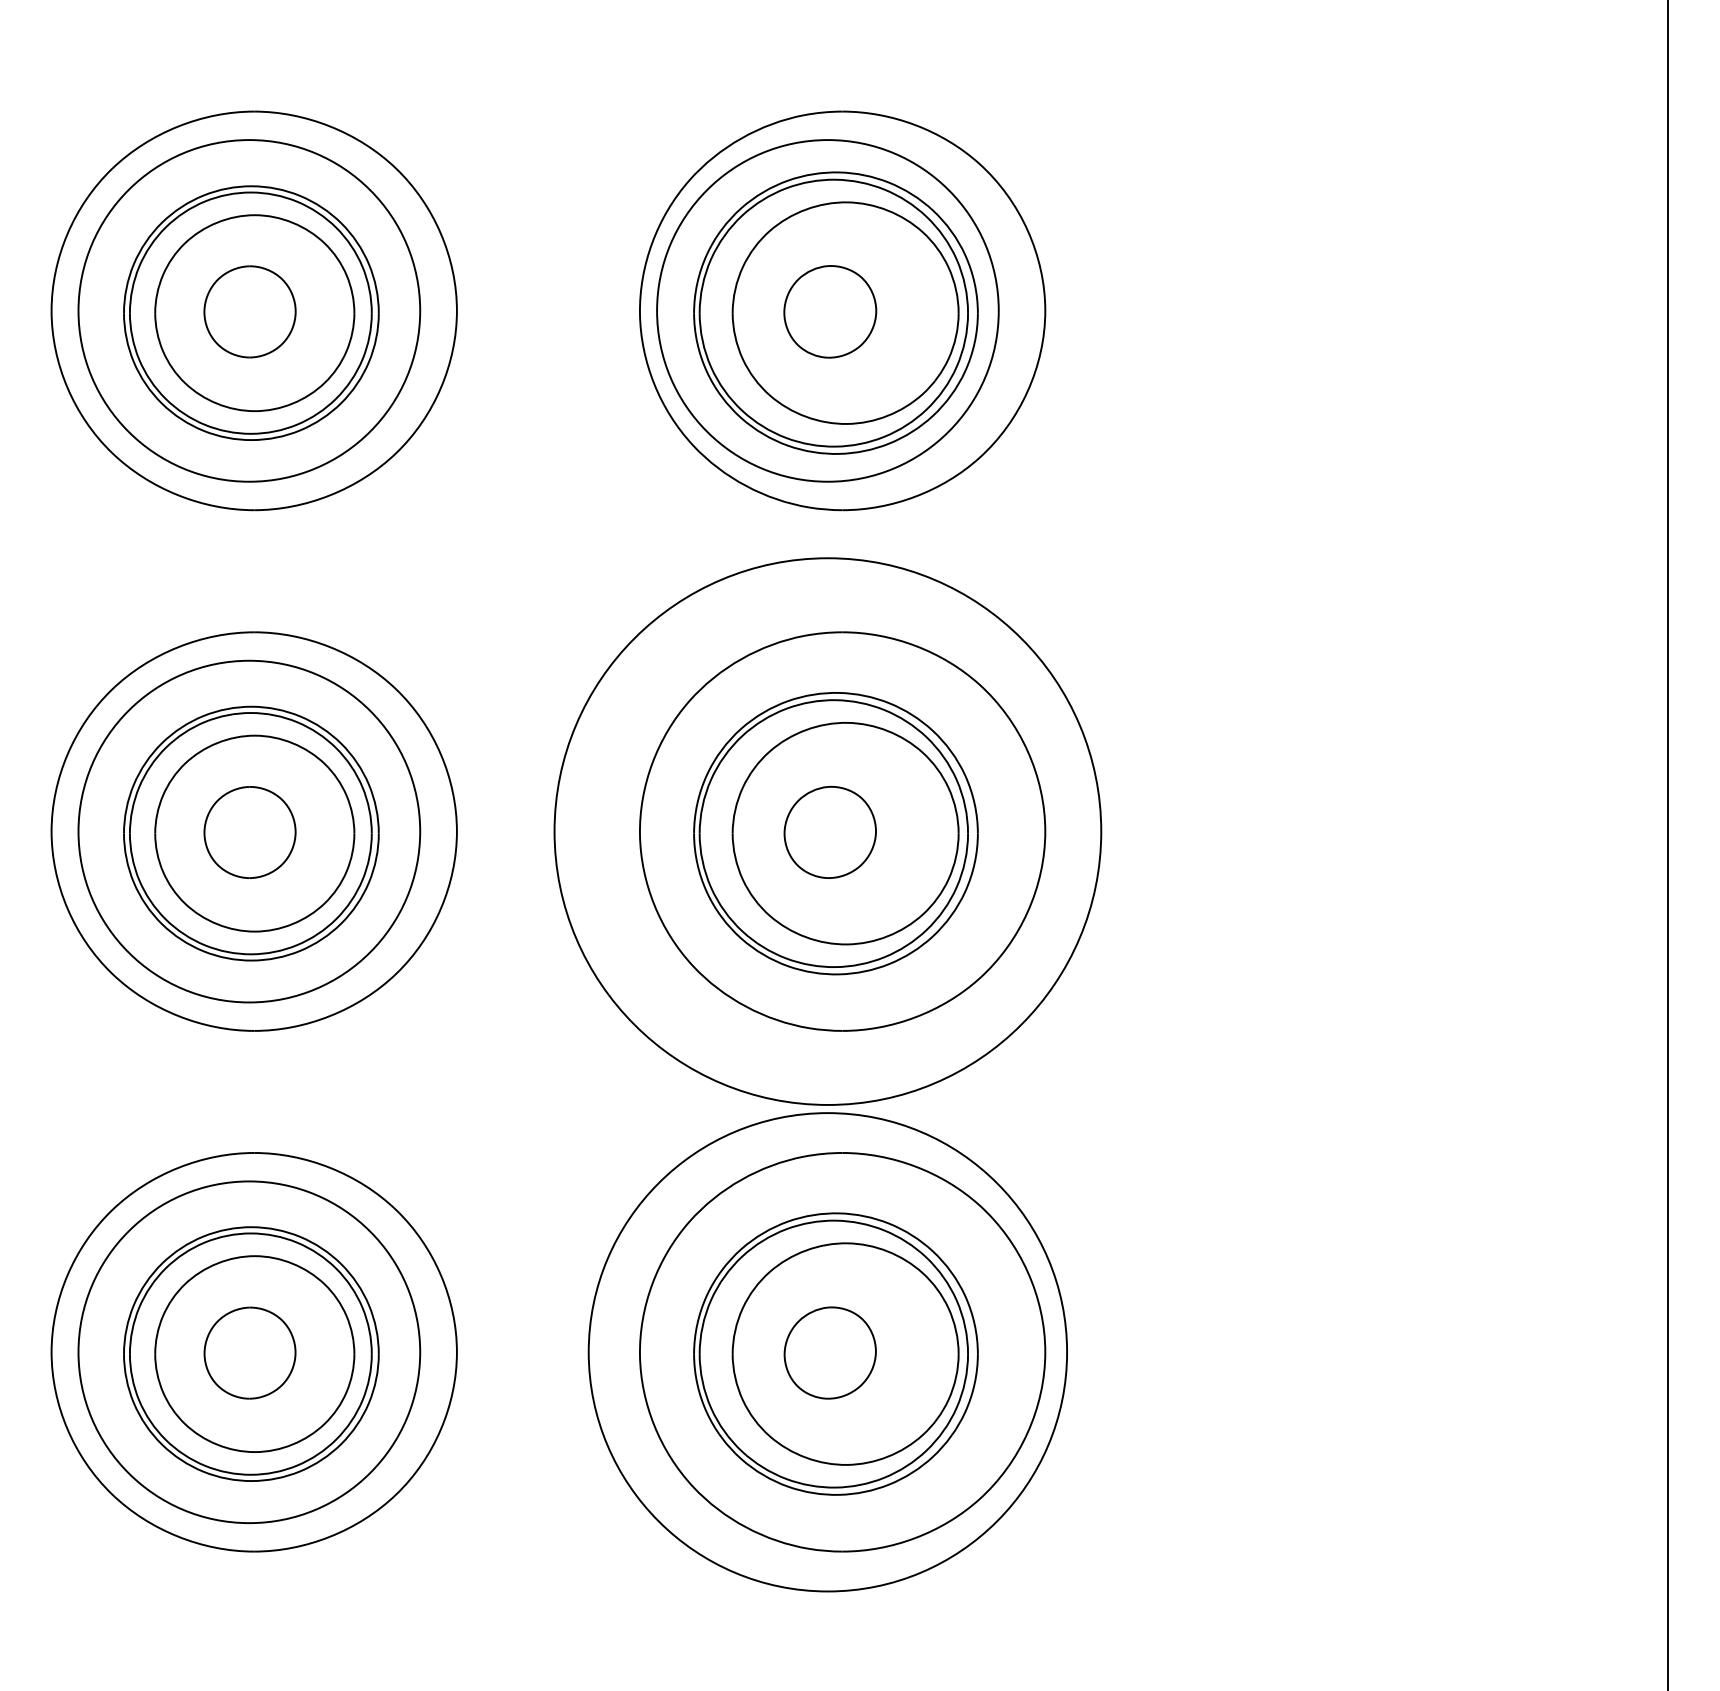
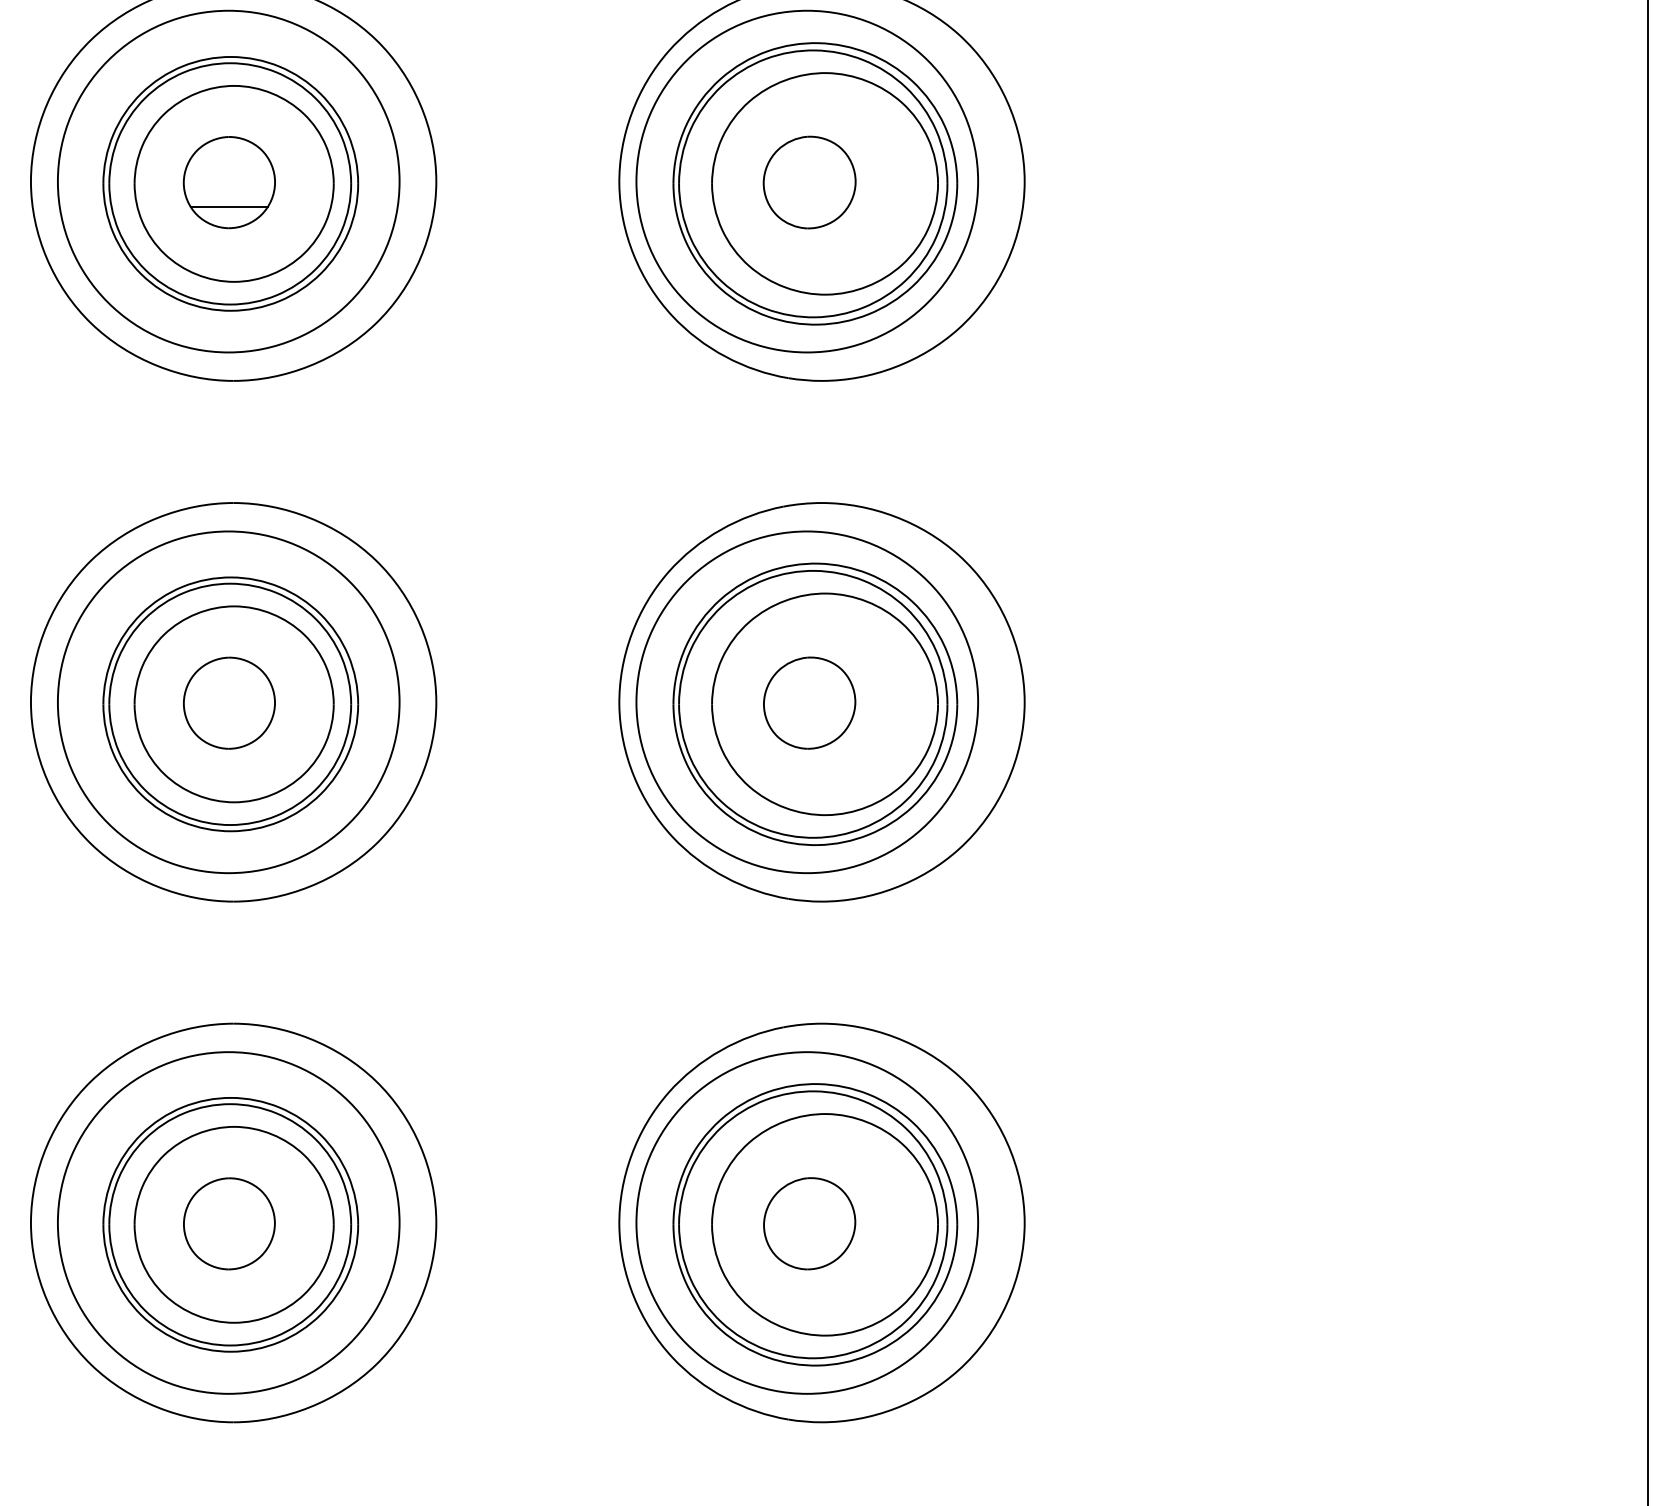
line: (249, 335) -> (228, 206), added
circle: (827, 831) -> (806, 702), size x0.62
circle: (827, 1352) -> (806, 1223), size x0.71

